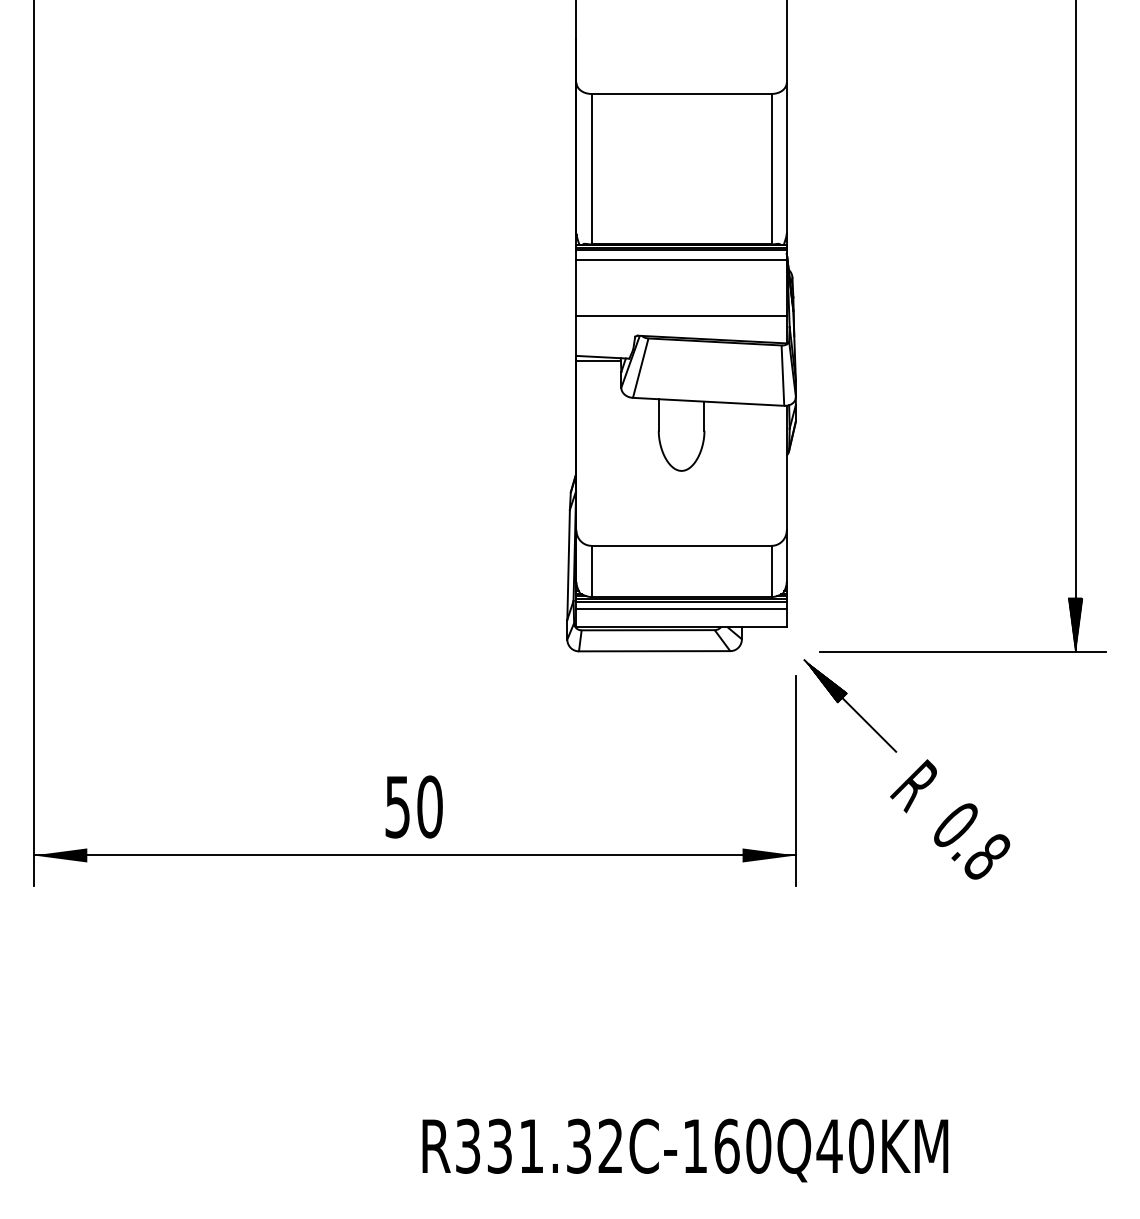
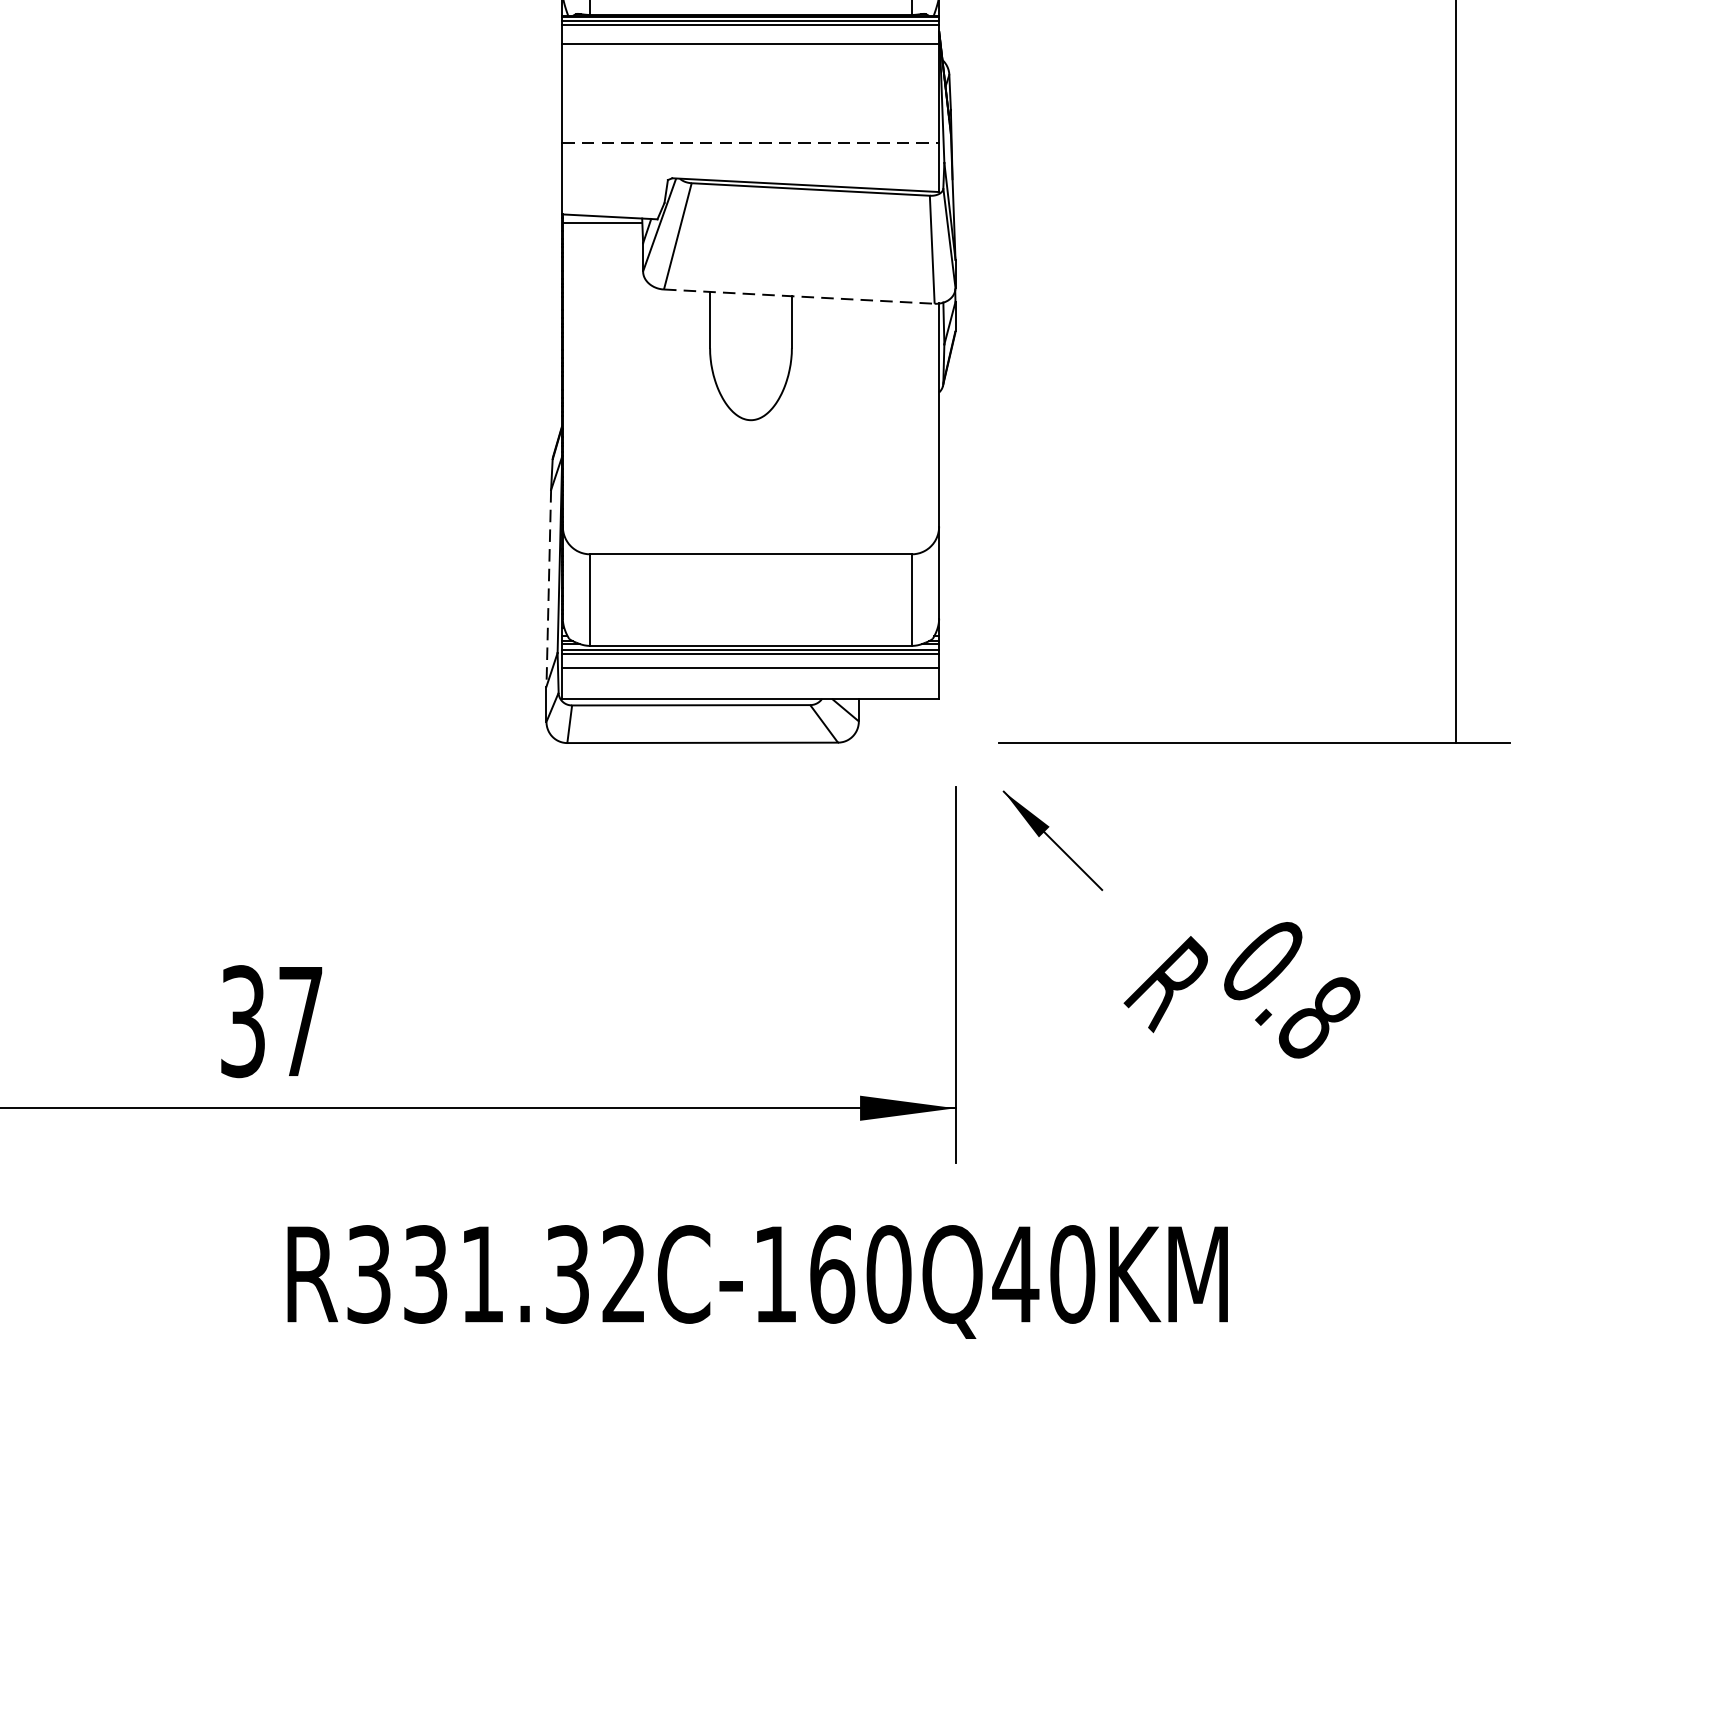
line: (681, 316) -> (750, 143), solid -> dashed
line: (708, 401) -> (799, 295), solid -> dashed
line: (568, 564) -> (548, 587), solid -> dashed
hatch: (1075, 624) -> (1455, 695), removed
part: (850, 705) -> (1053, 839), size x0.6
text: (414, 806) -> (273, 1020), 50 -> 37
text: (972, 841) -> (1292, 990), moved
text: (685, 1150) -> (757, 1281), moved

